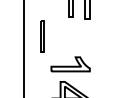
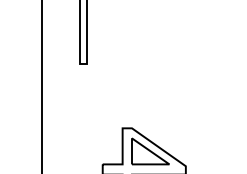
part: (70, 64) -> (144, 90), removed

